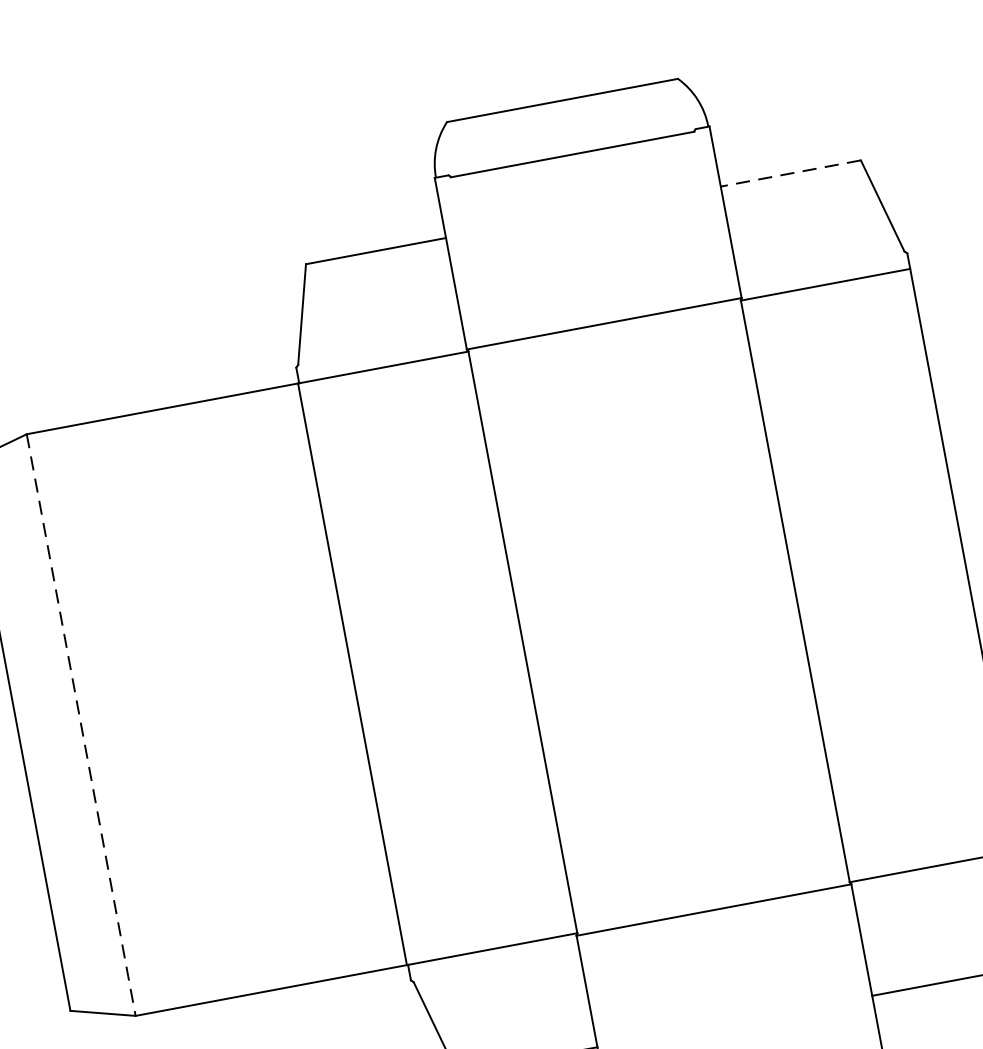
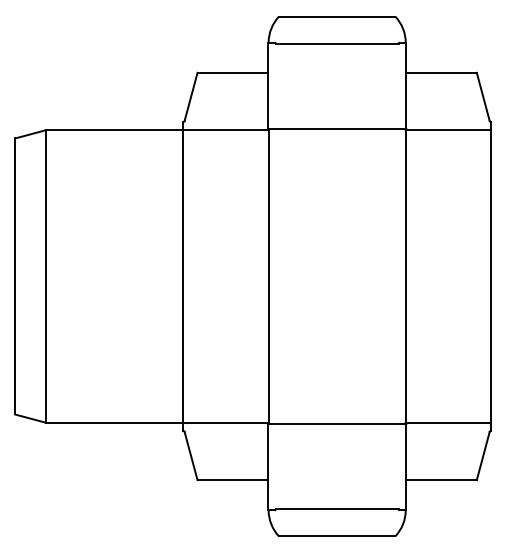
line: (790, 172) -> (441, 72), dashed -> solid
line: (81, 725) -> (46, 276), dashed -> solid

